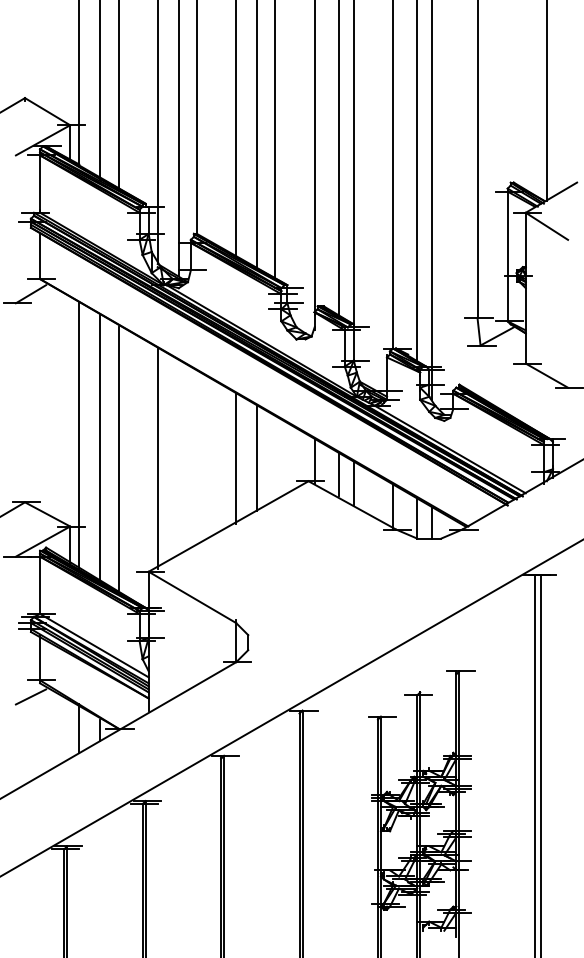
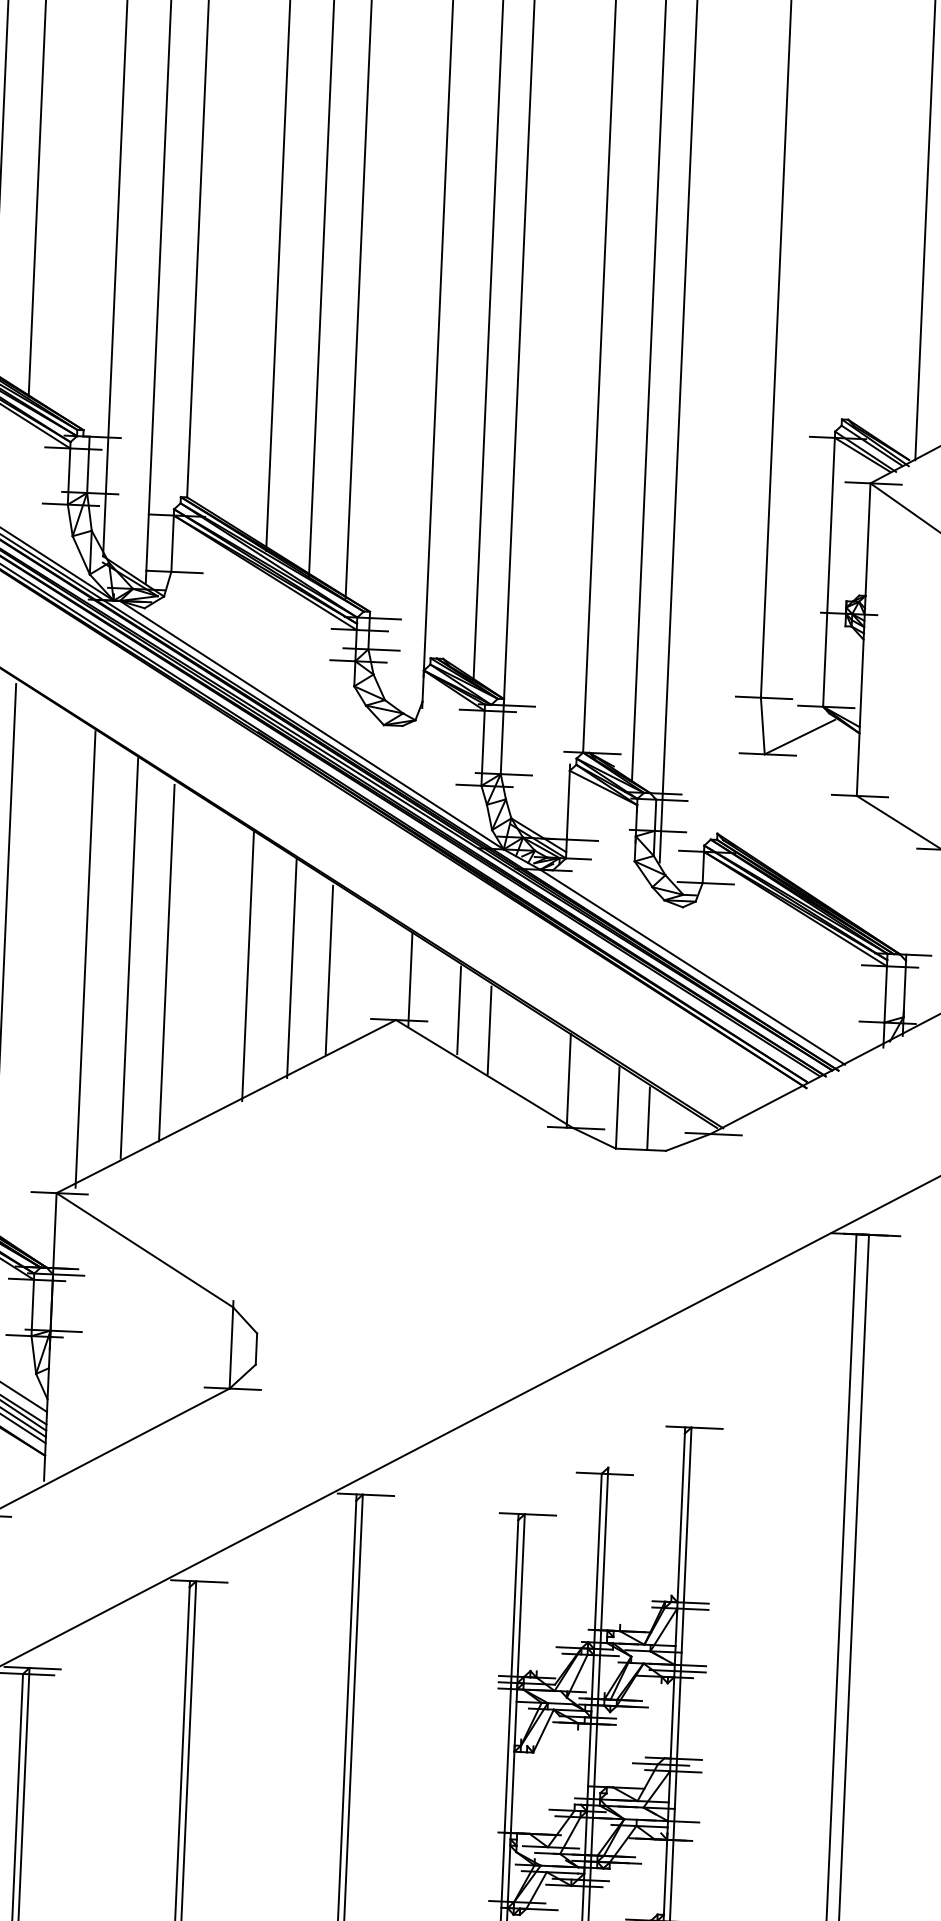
line: (178, 456) -> (128, 956), added
line: (196, 458) -> (165, 962), added
line: (275, 458) -> (329, 969), added

